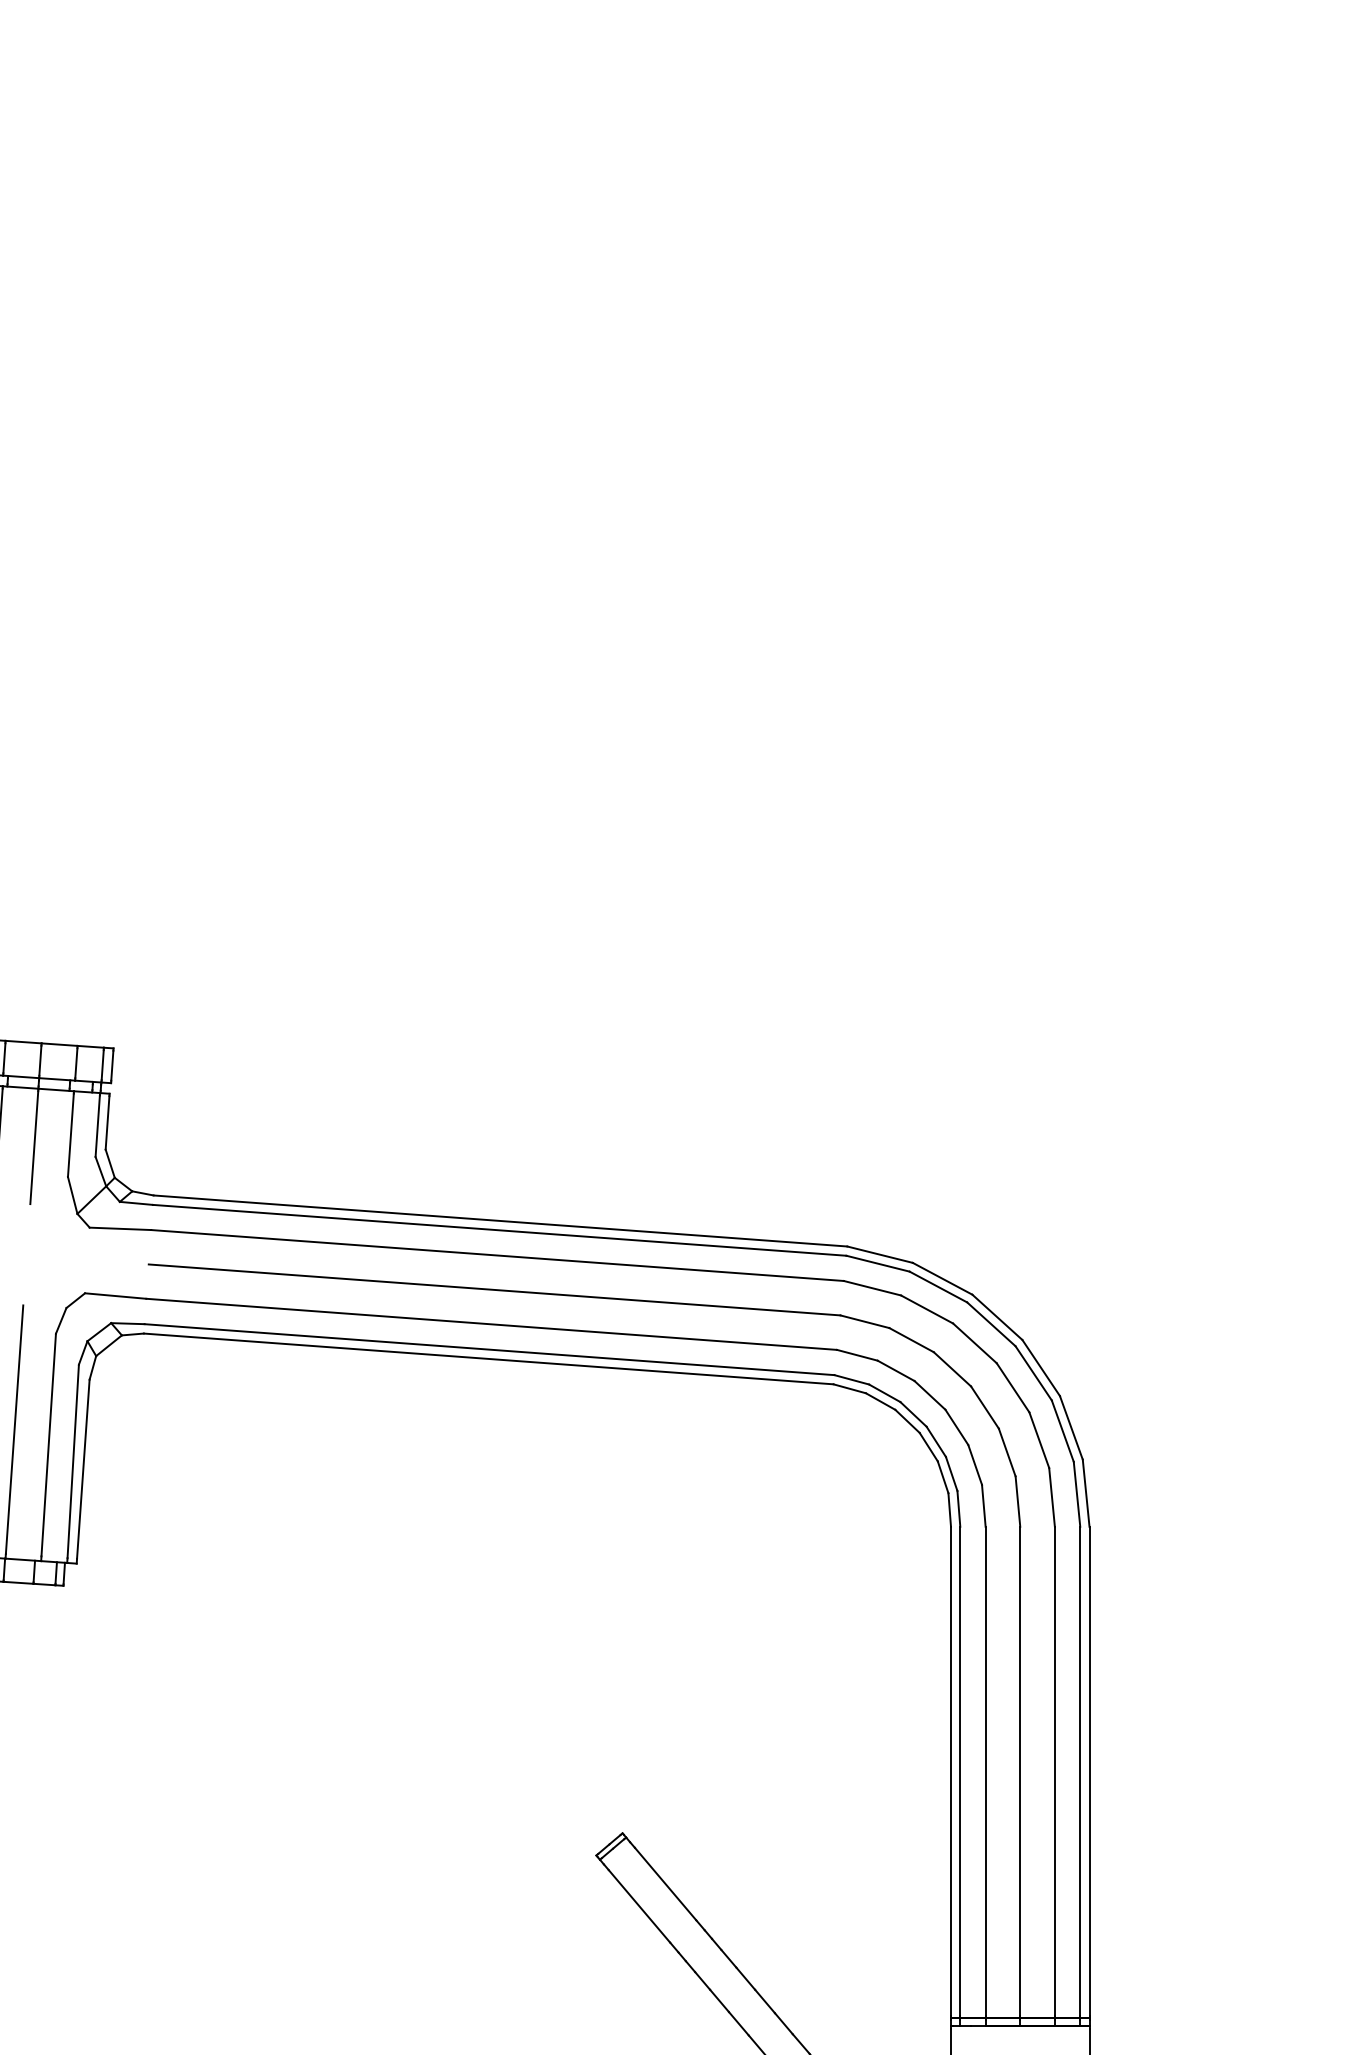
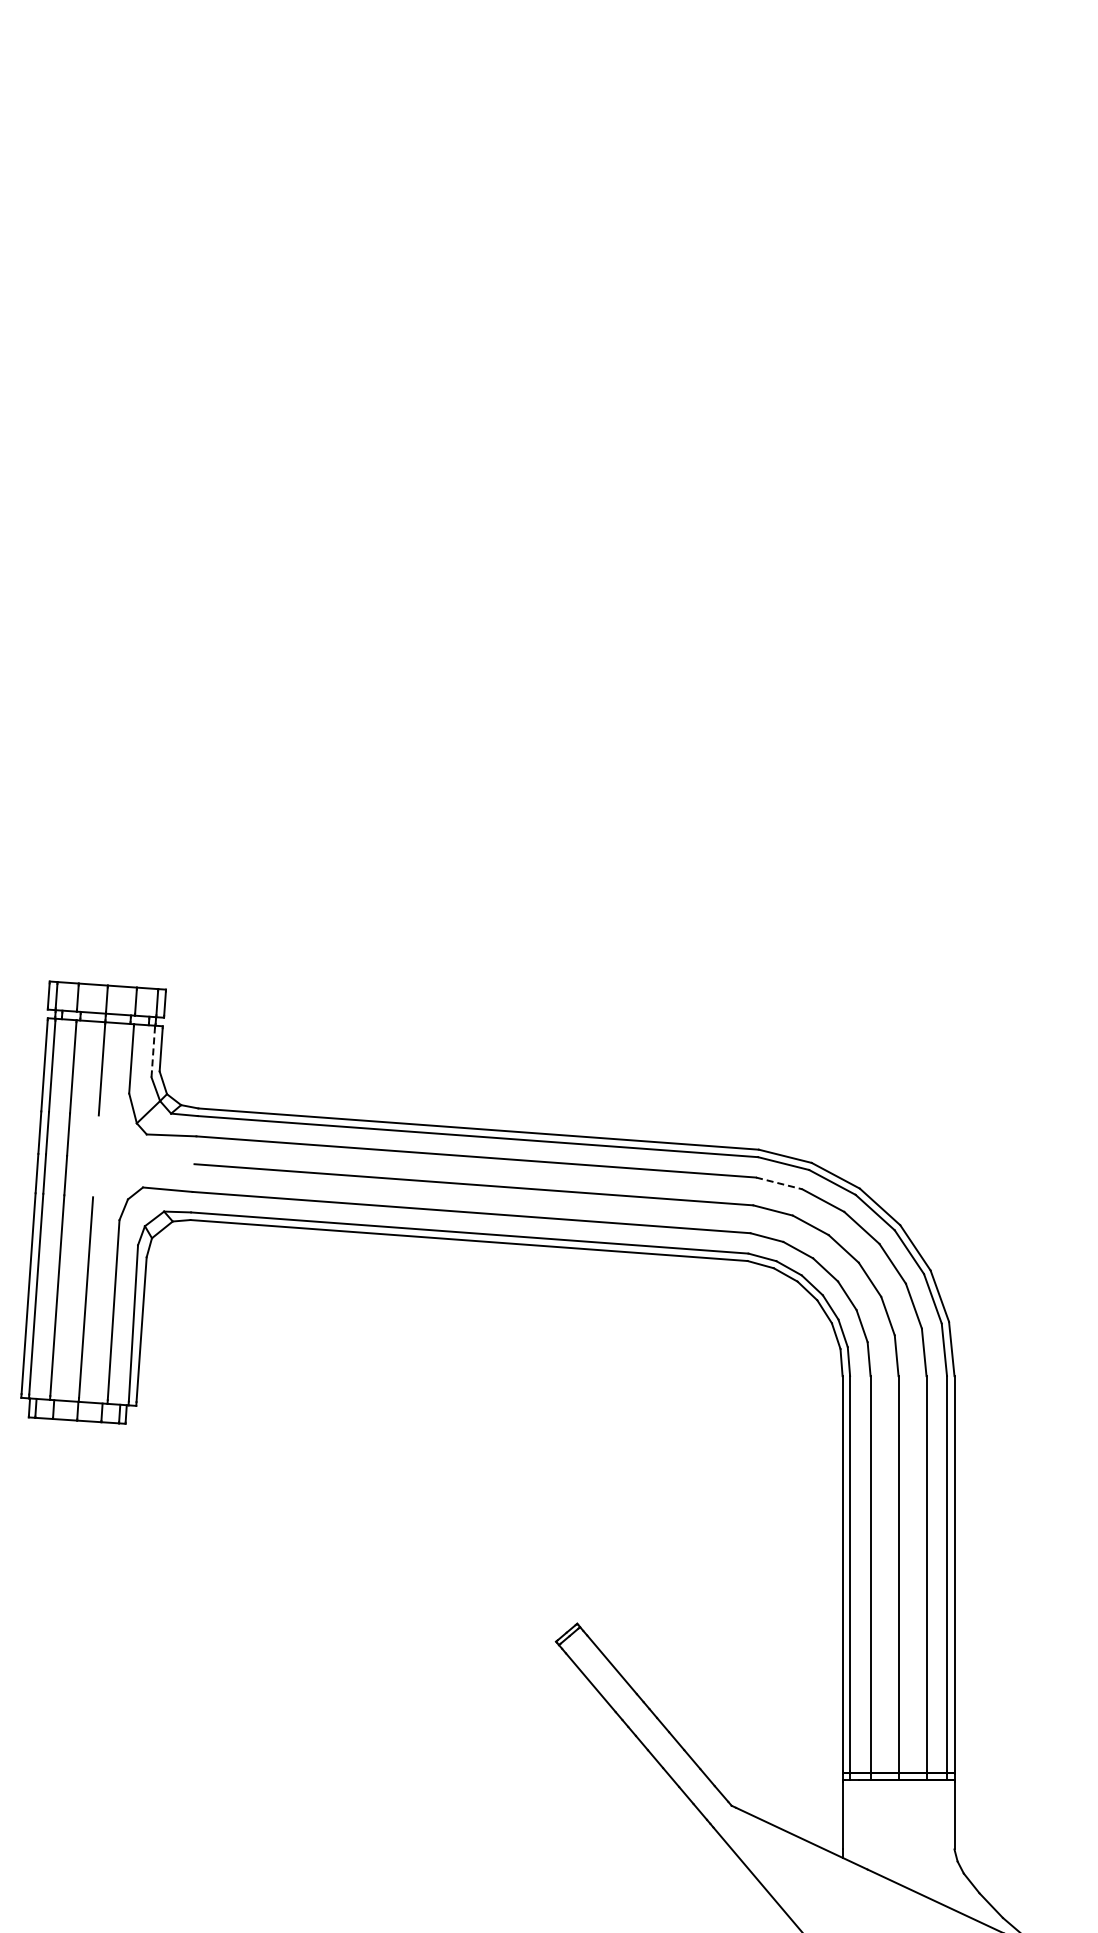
line: (98, 1126) -> (153, 1052), solid -> dashed
line: (872, 1288) -> (779, 1183), solid -> dashed

